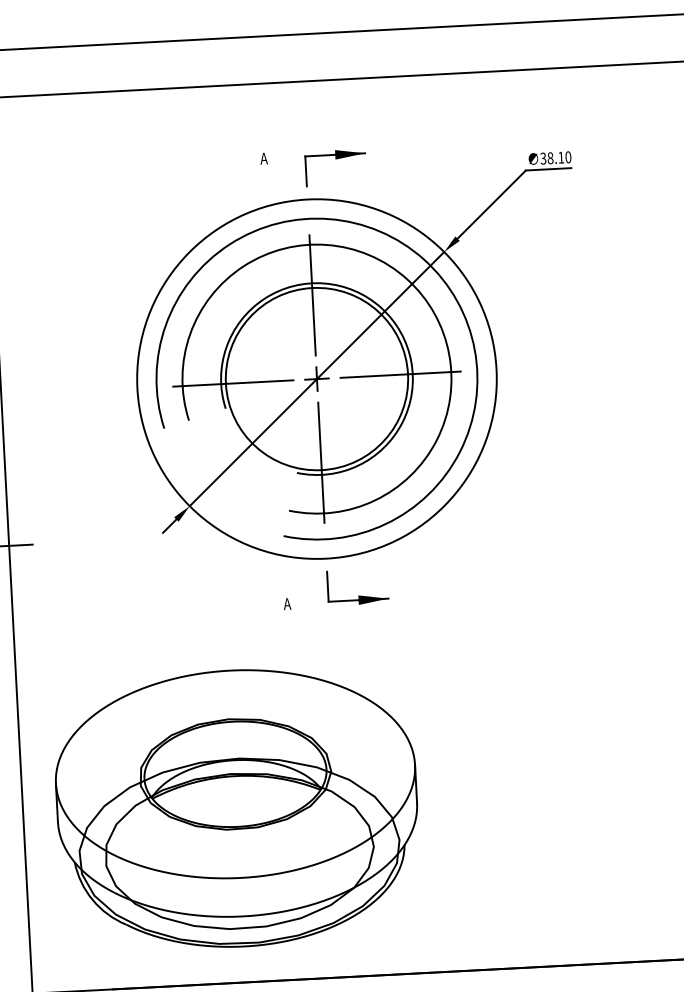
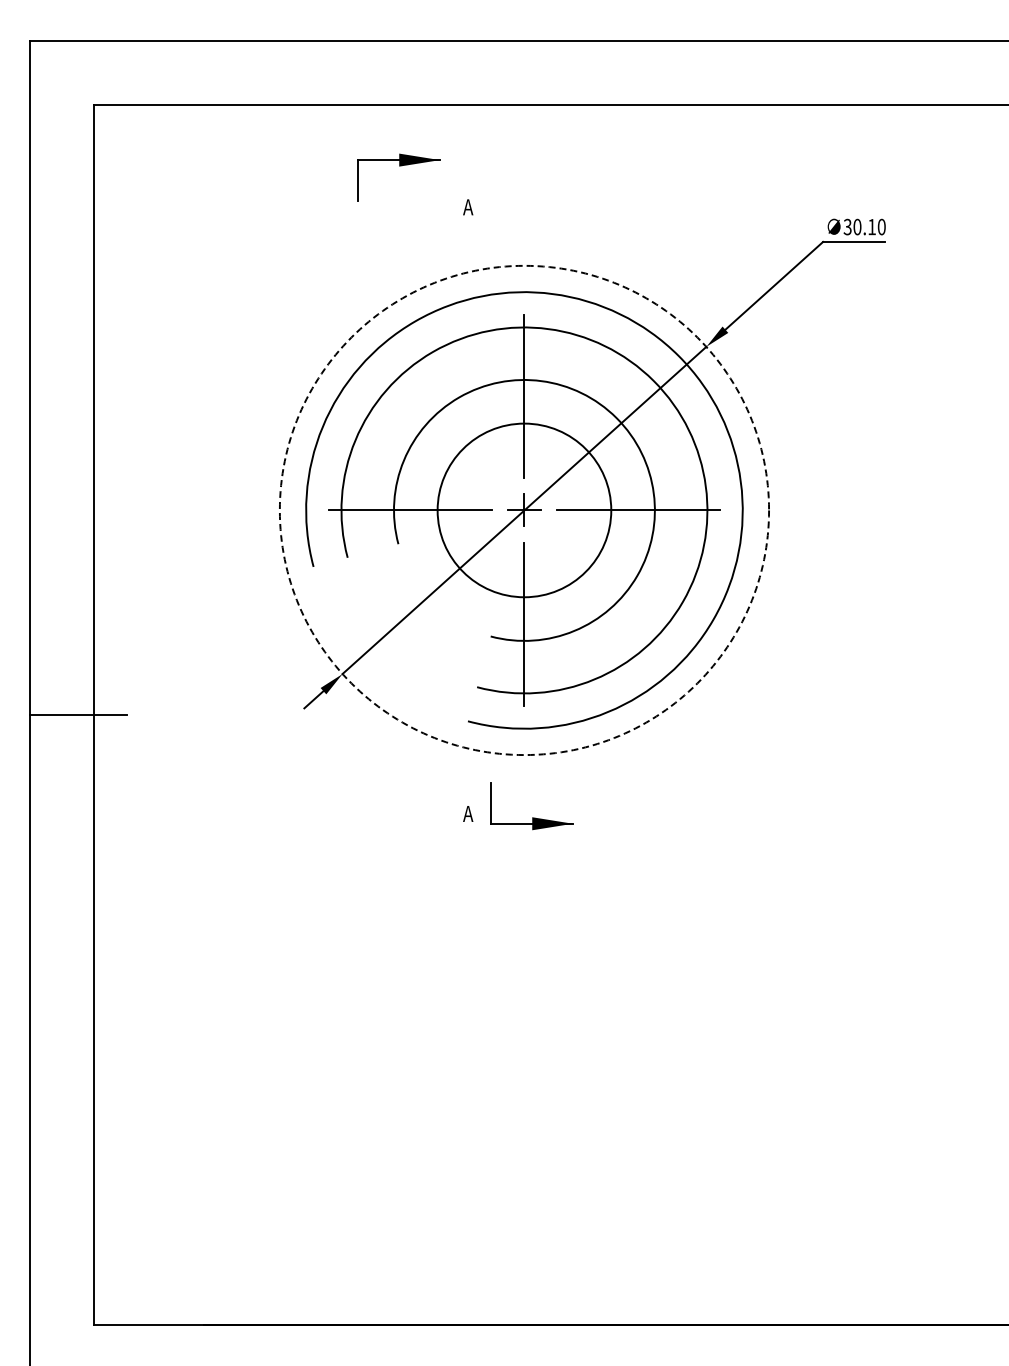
text: (550, 157) -> (857, 226), 38.10 -> 30.10
part: (335, 159) -> (399, 166), moved
circle: (317, 379) -> (524, 510), size x0.7
circle: (317, 379) -> (524, 510), solid -> dashed
part: (358, 595) -> (532, 817), moved
part: (237, 808) -> (385, 1087), removed

